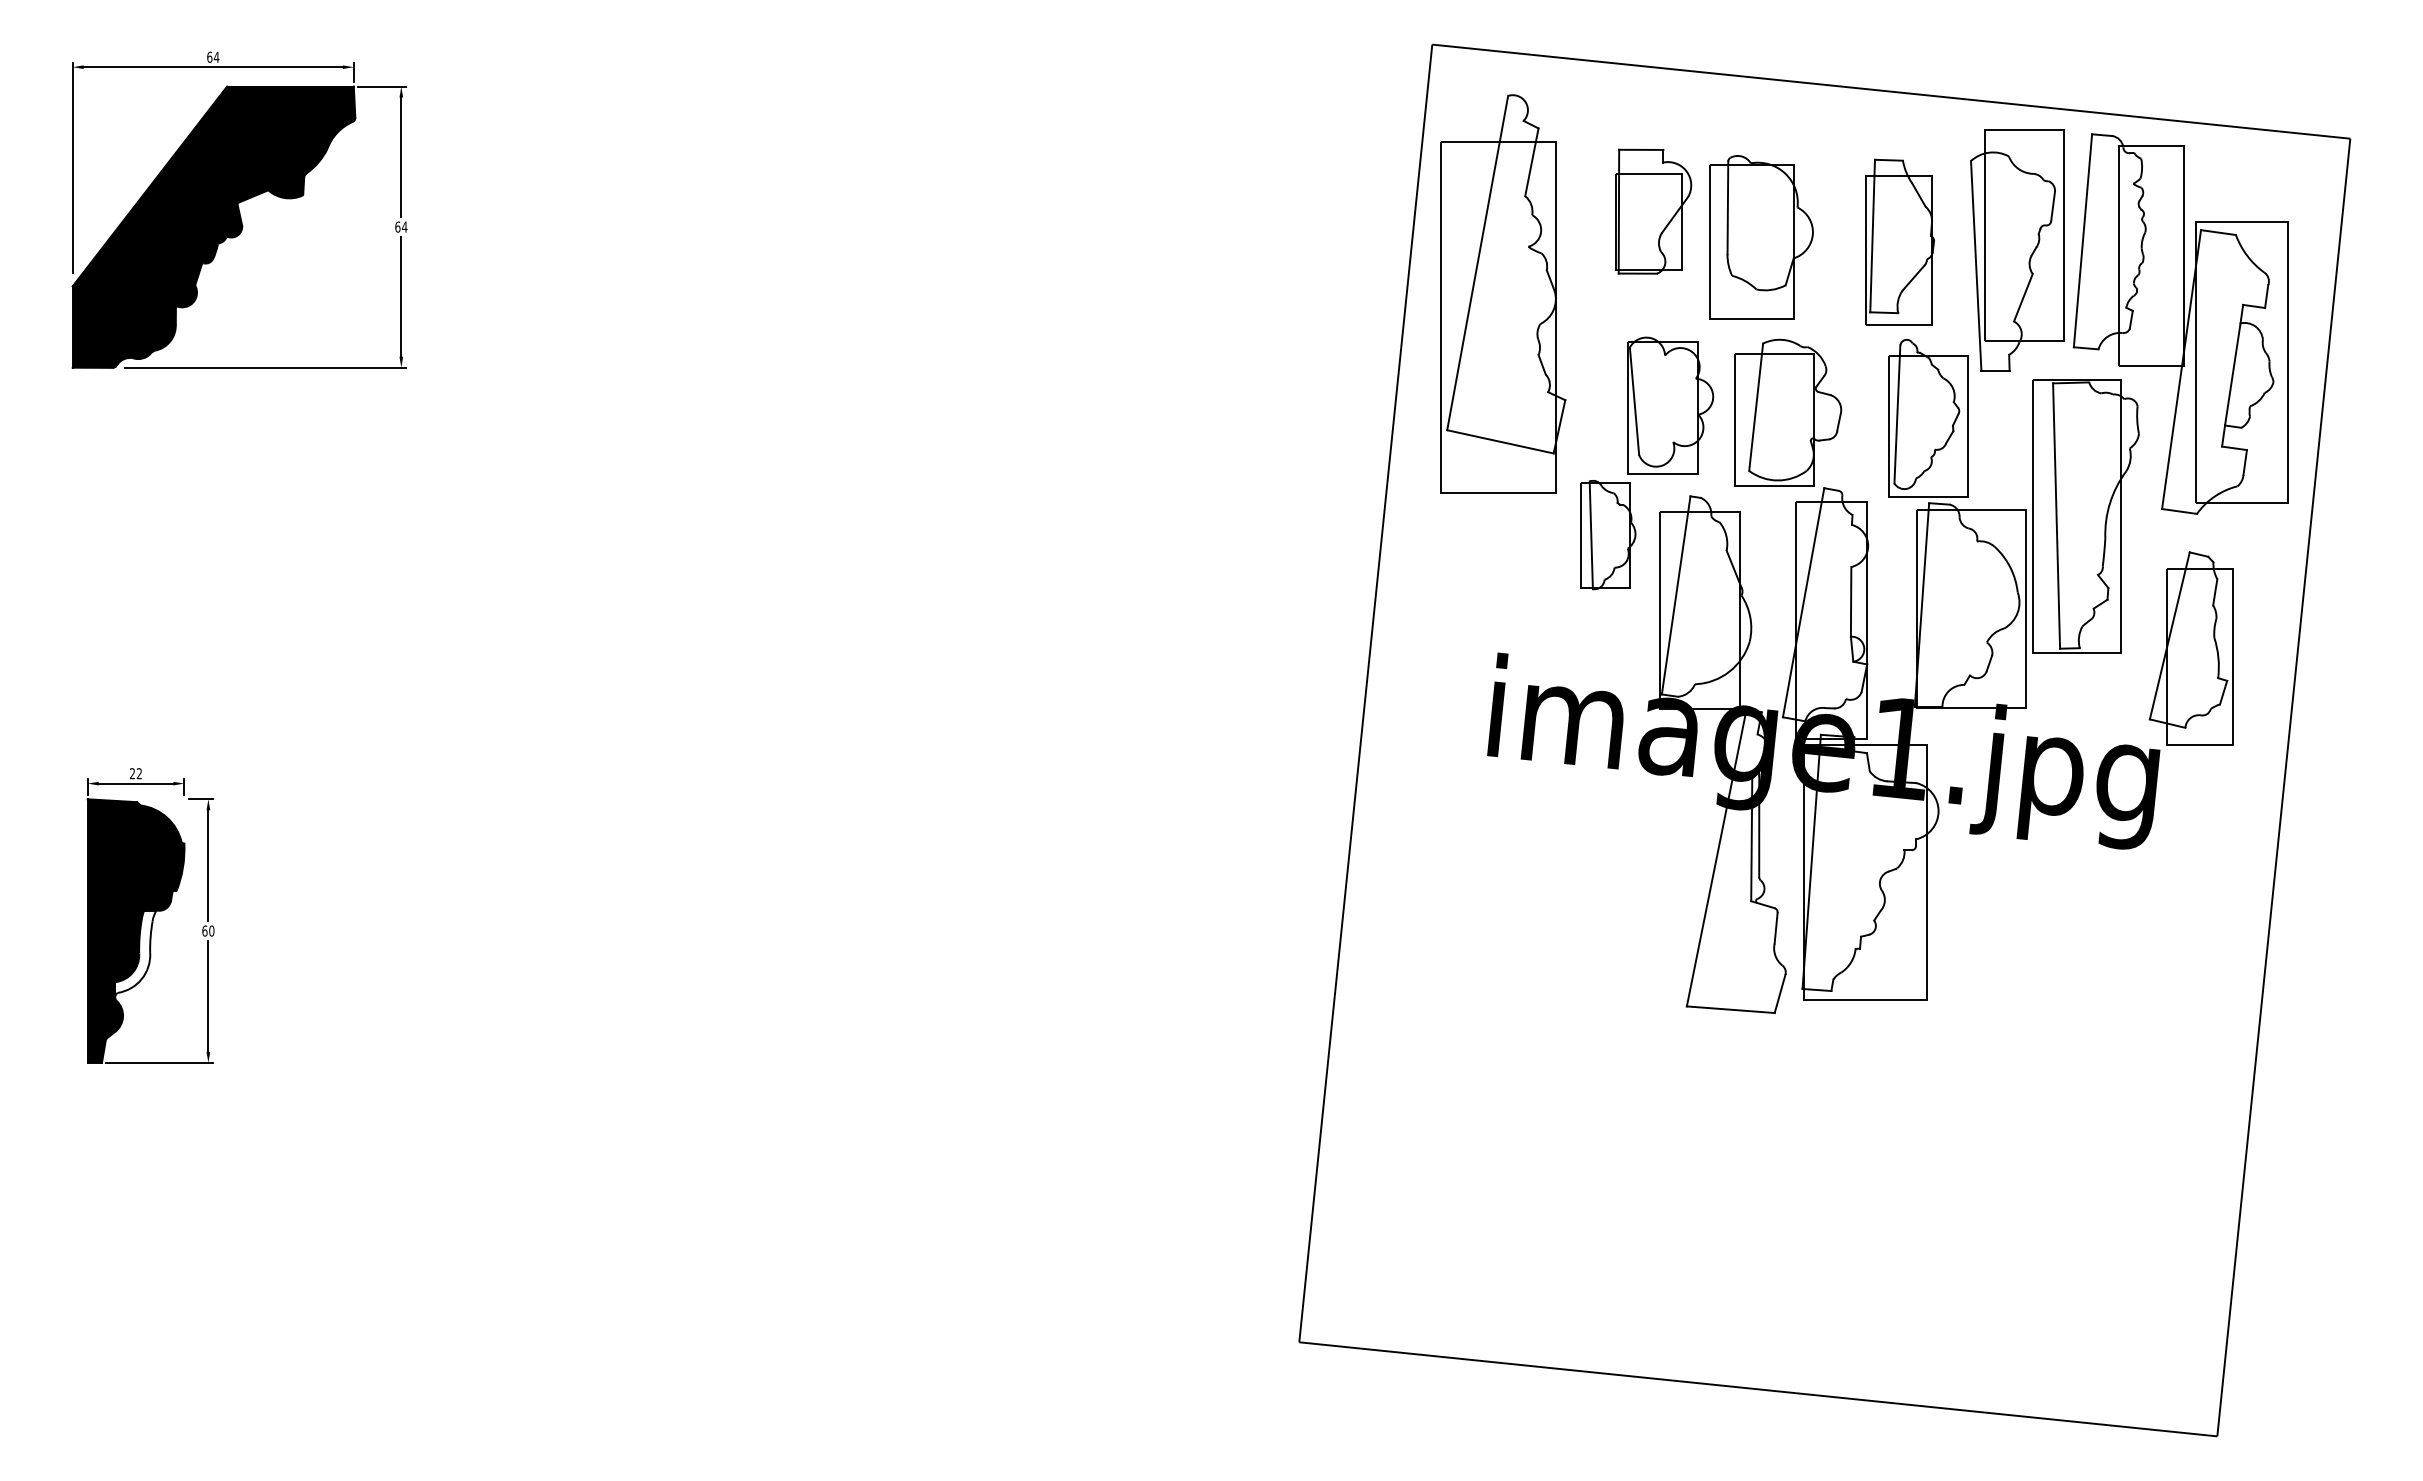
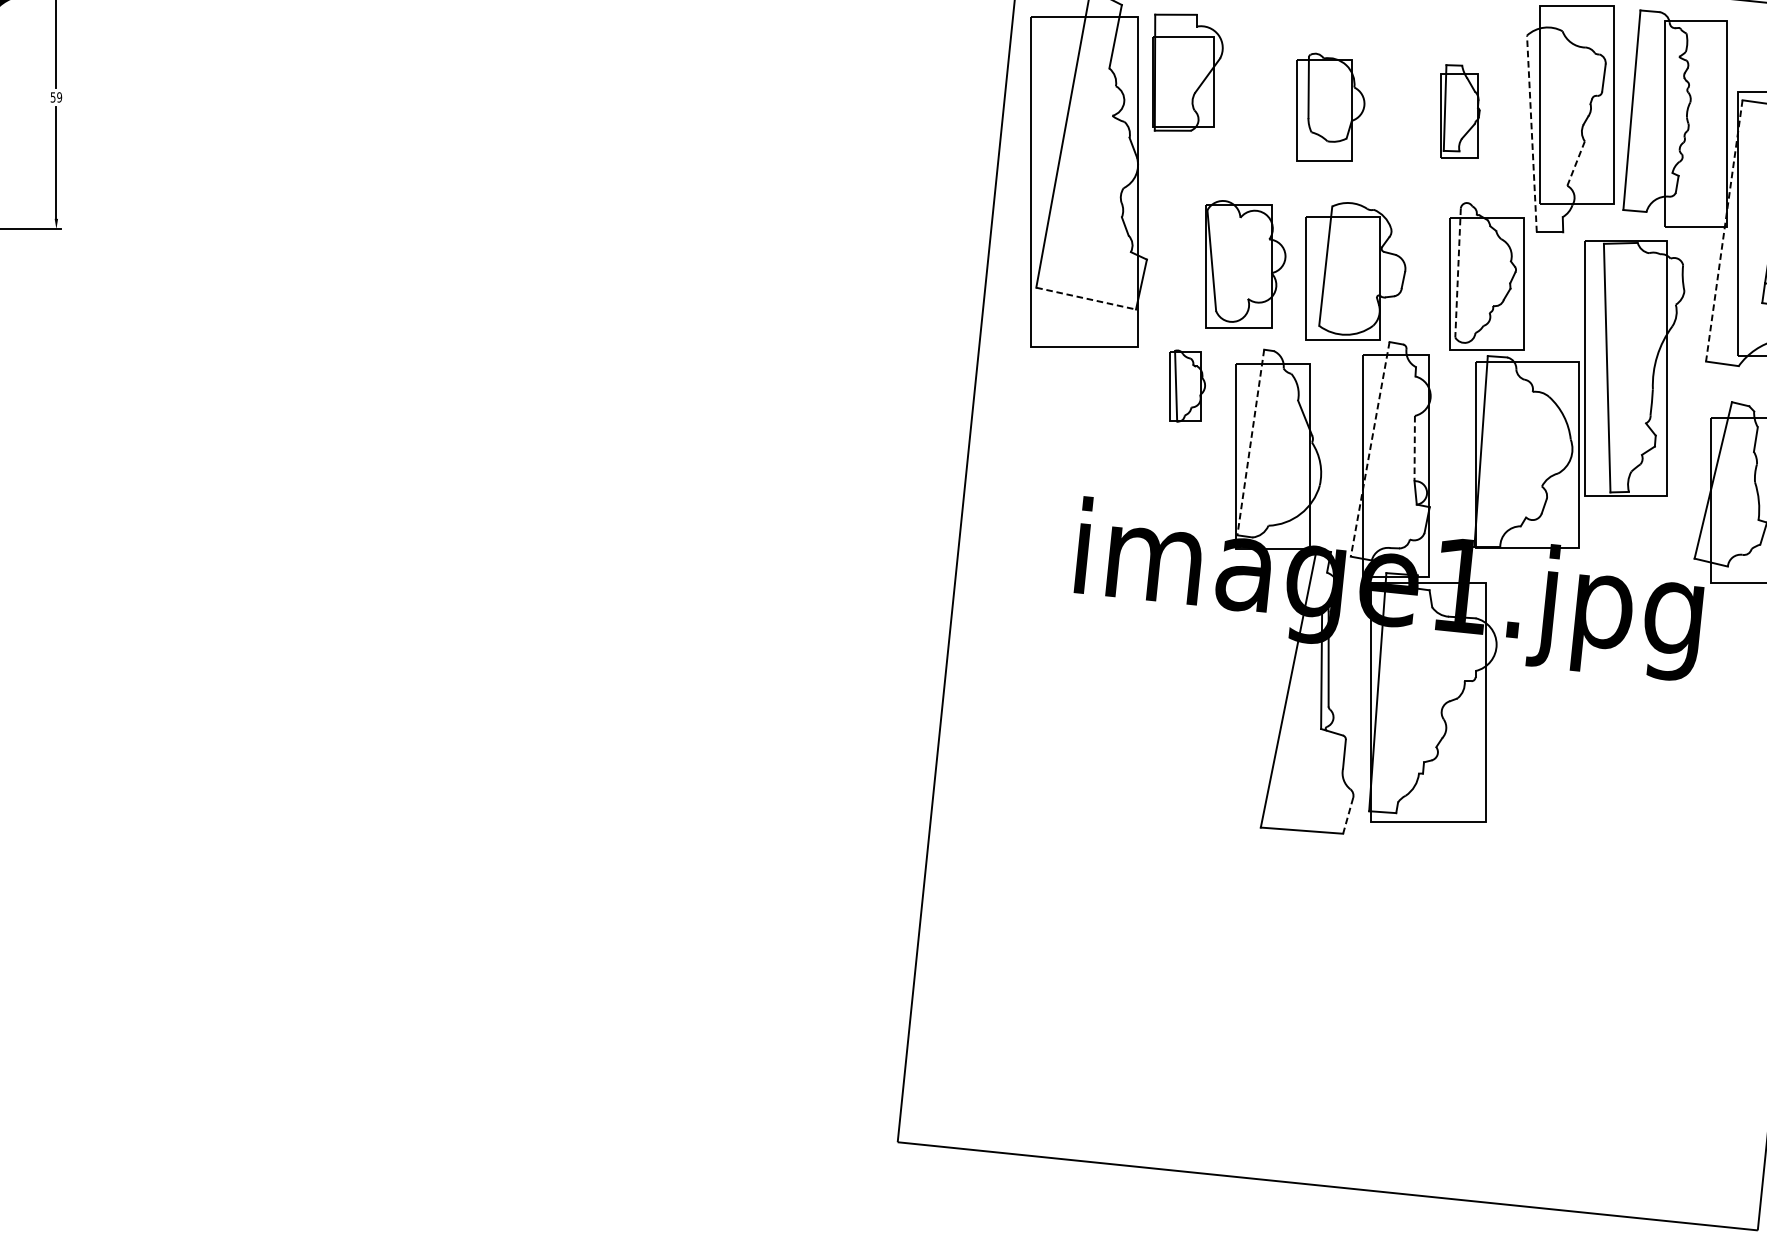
part: (1653, 211) -> (1187, 72), moved
text: (401, 226) -> (56, 96), 64 -> 59
part: (1761, 237) -> (1330, 107), size x0.7
part: (1899, 241) -> (1460, 110), size x0.6
line: (1976, 265) -> (1532, 133), solid -> dashed
line: (2023, 297) -> (1576, 163), solid -> dashed
line: (2181, 369) -> (1724, 230), solid -> dashed
line: (1897, 414) -> (1458, 273), solid -> dashed
line: (1500, 441) -> (1086, 298), solid -> dashed
part: (1608, 535) -> (1187, 386), size x0.7
line: (1676, 595) -> (1251, 442), solid -> dashed
line: (1851, 601) -> (1415, 448), solid -> dashed
line: (1803, 603) -> (1370, 450), solid -> dashed
line: (1780, 993) -> (1348, 815), solid -> dashed

